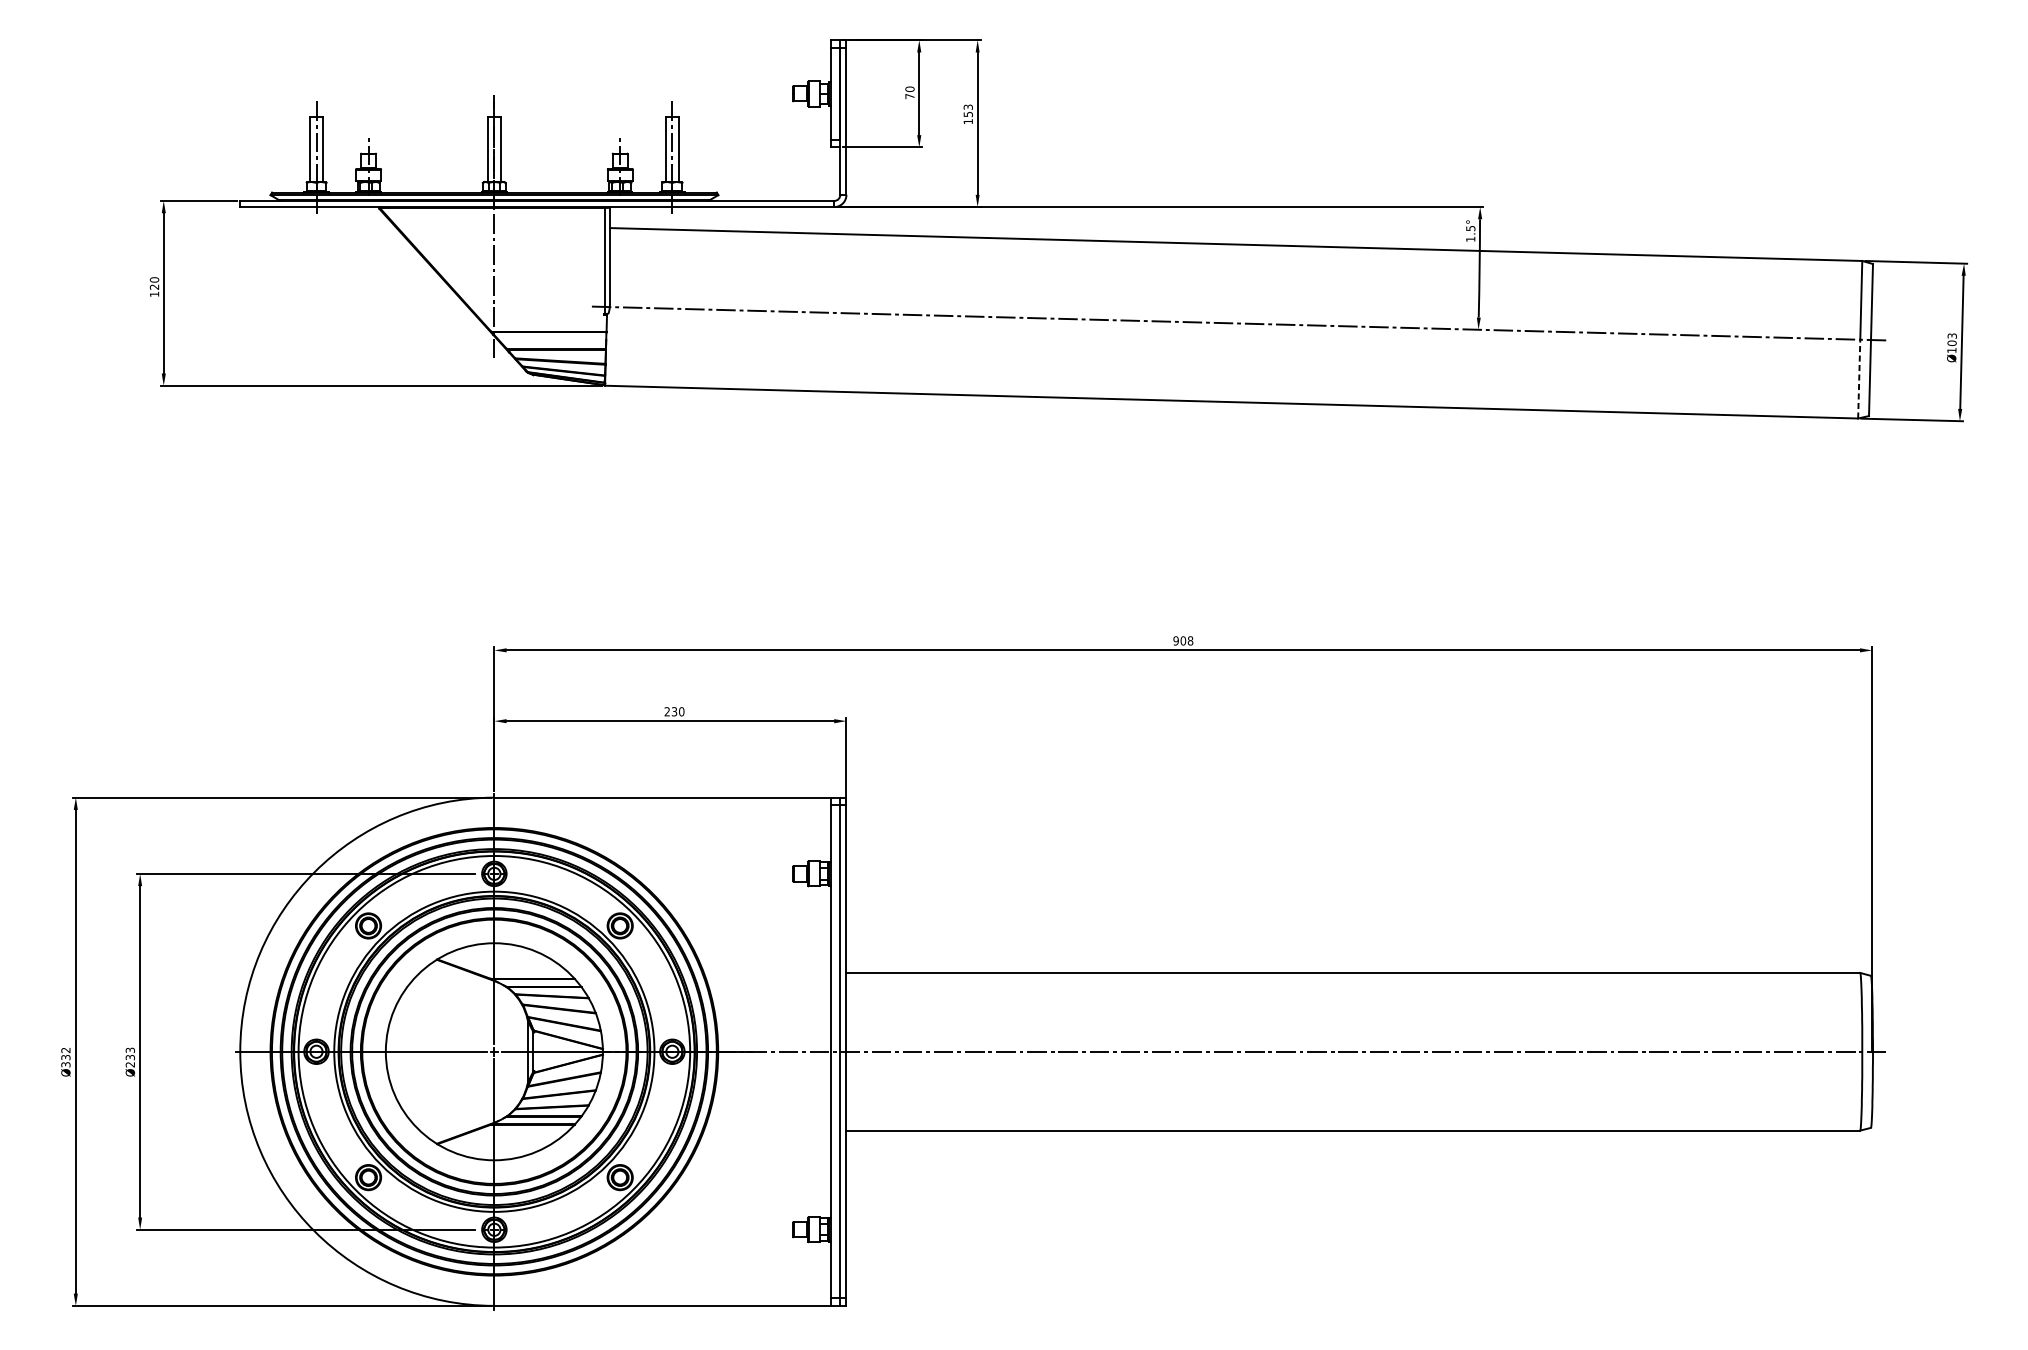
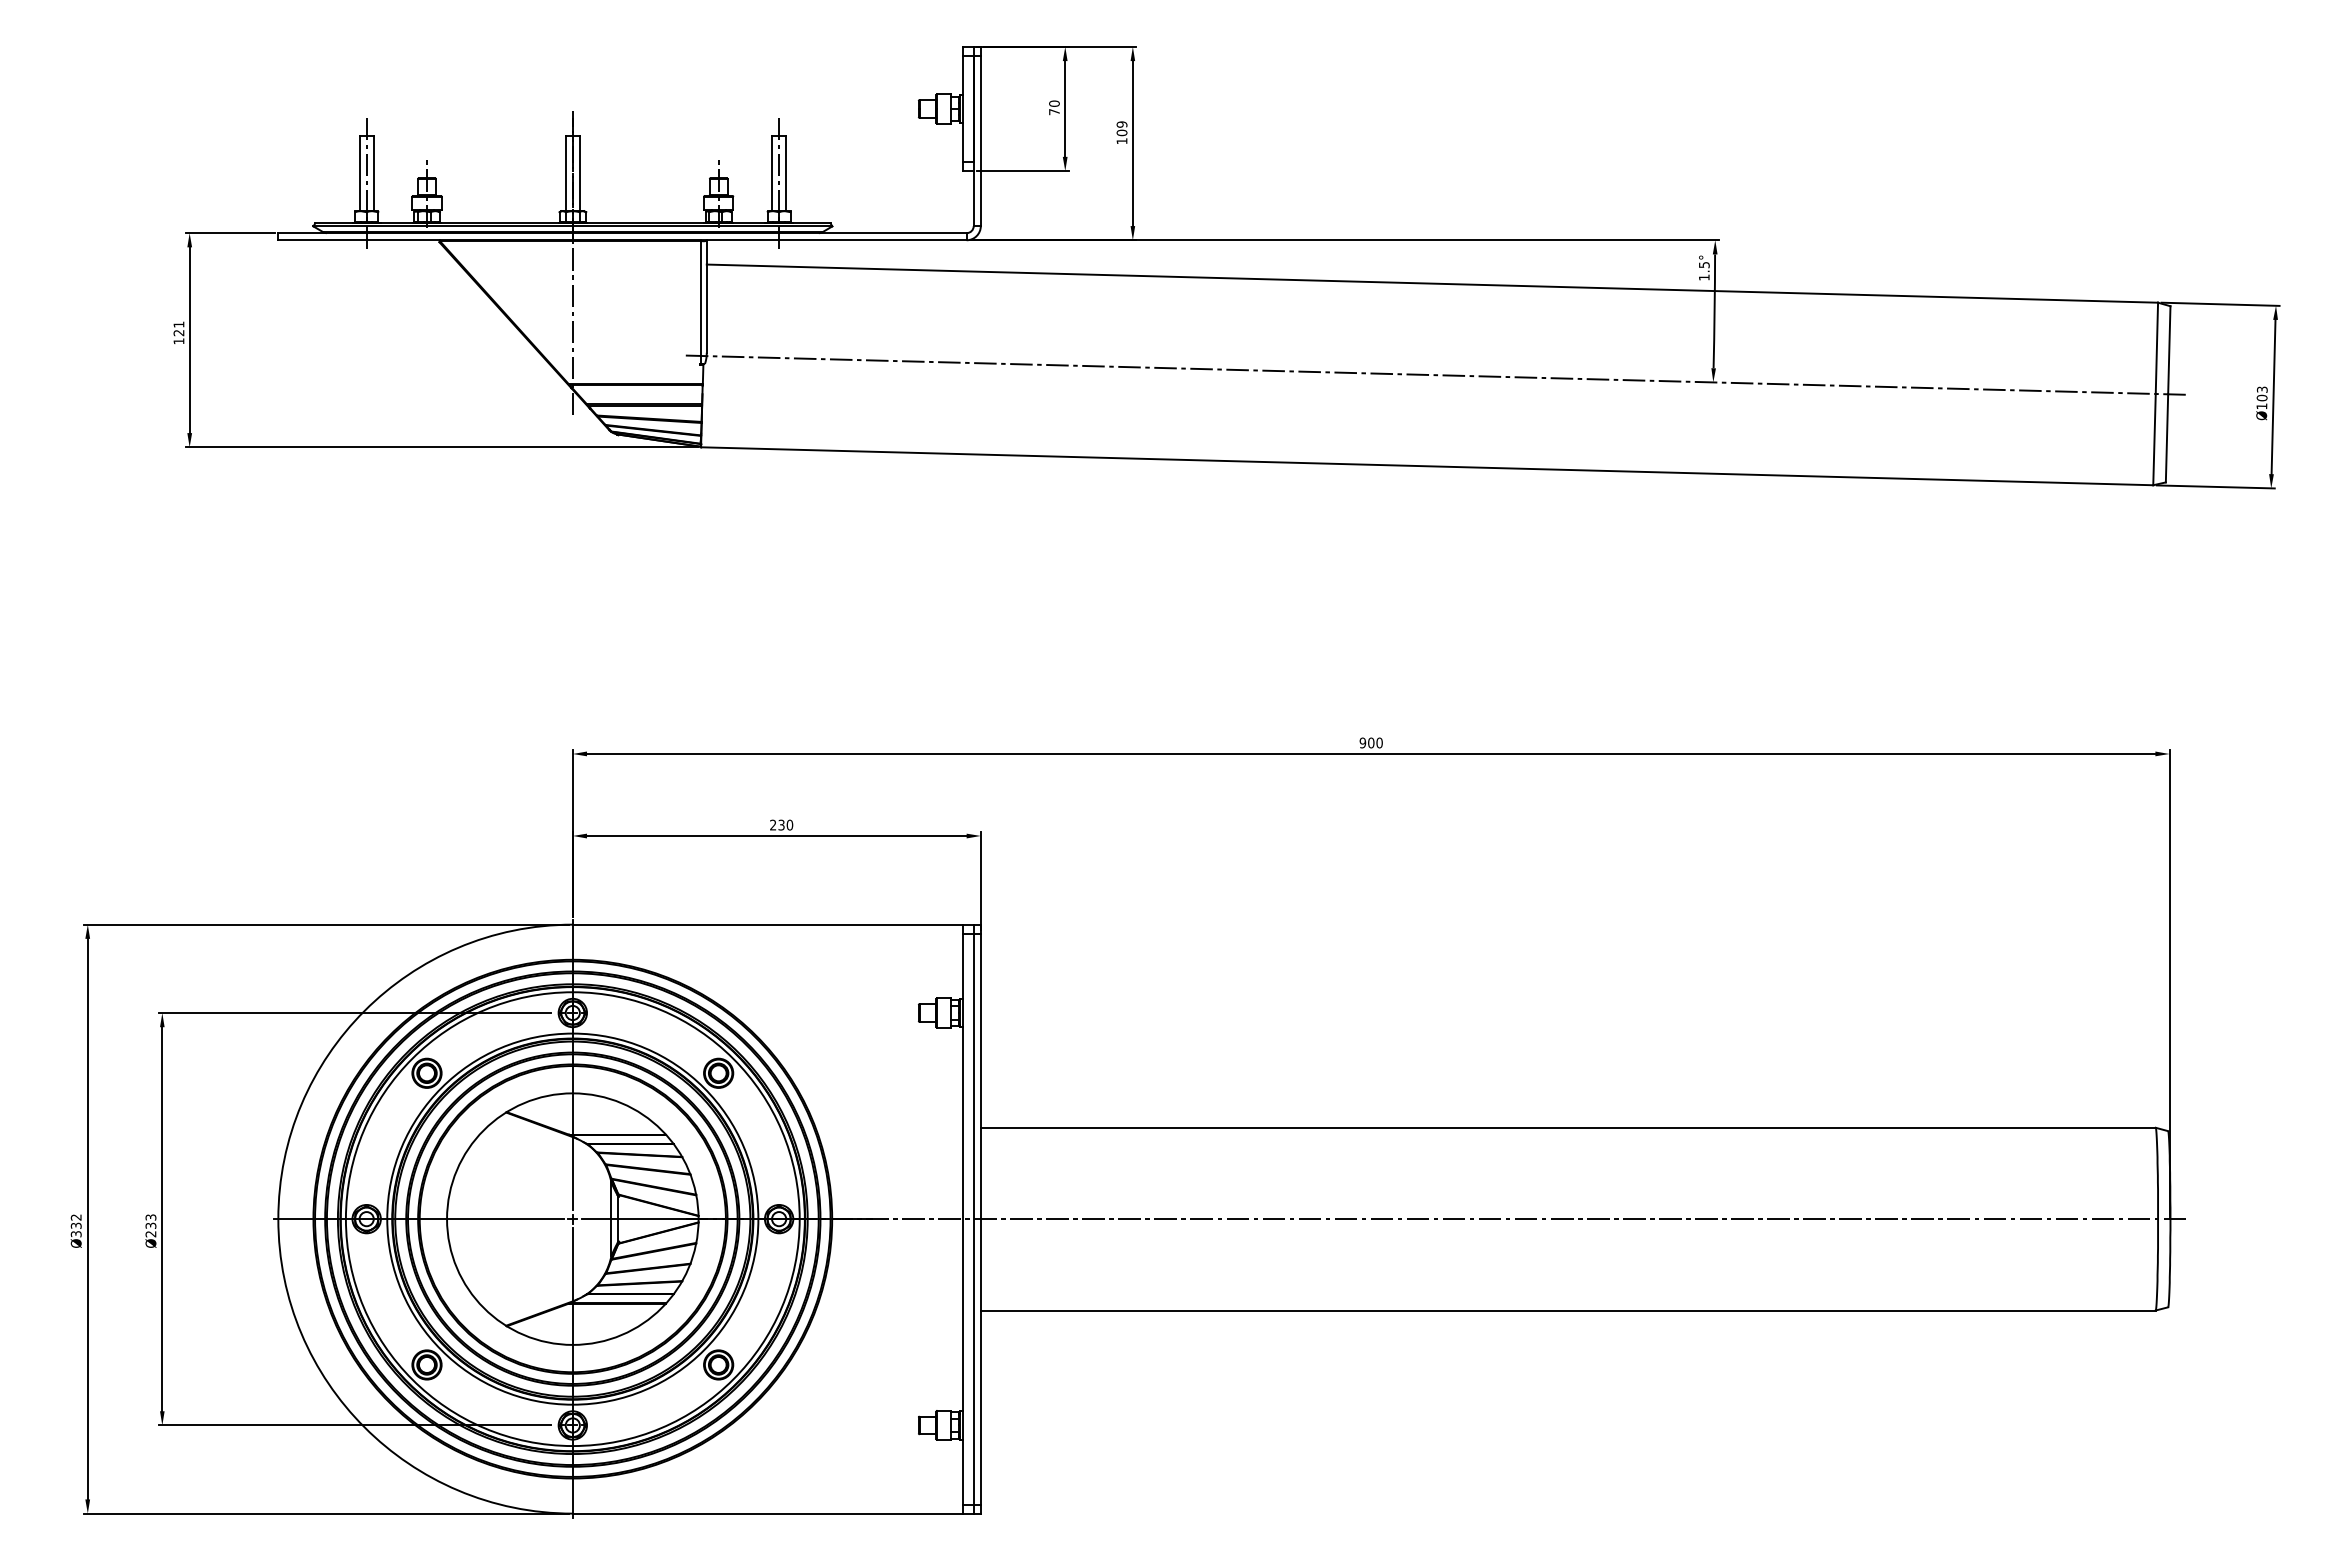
text: (967, 110) -> (1121, 128), 153 -> 109
text: (154, 279) -> (178, 324), 120 -> 121
line: (1859, 379) -> (2154, 439), dashed -> solid
text: (1190, 640) -> (1379, 742), 908 -> 900

